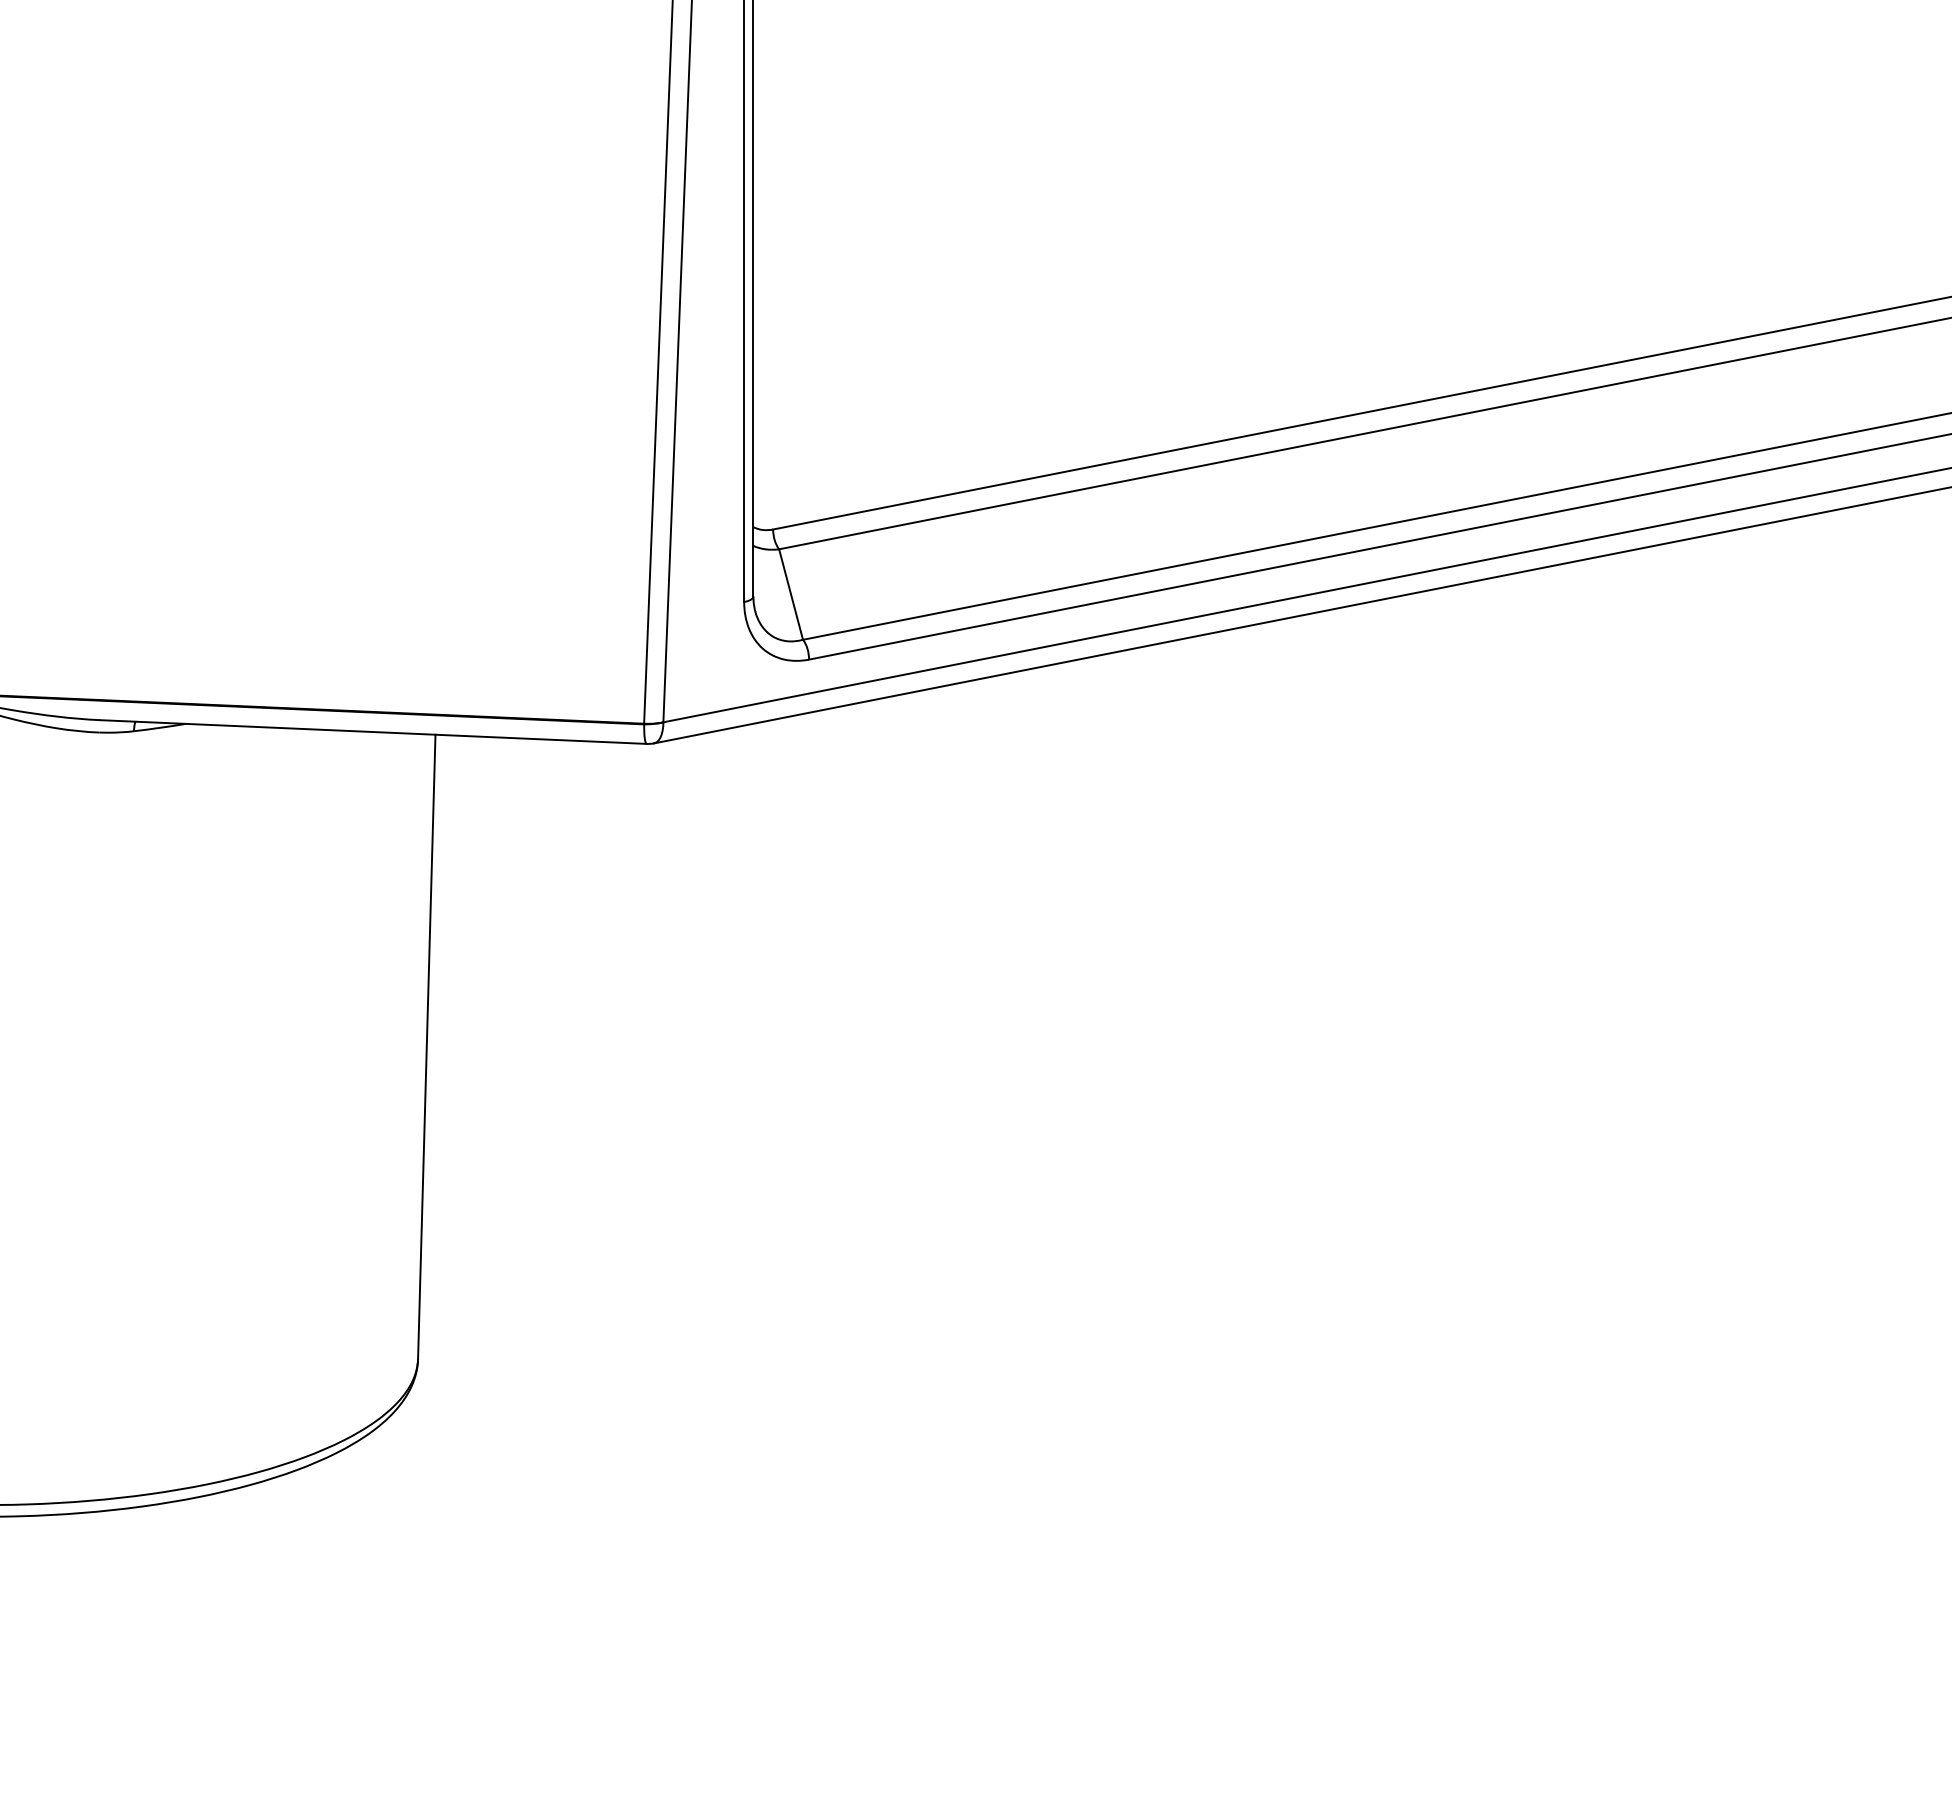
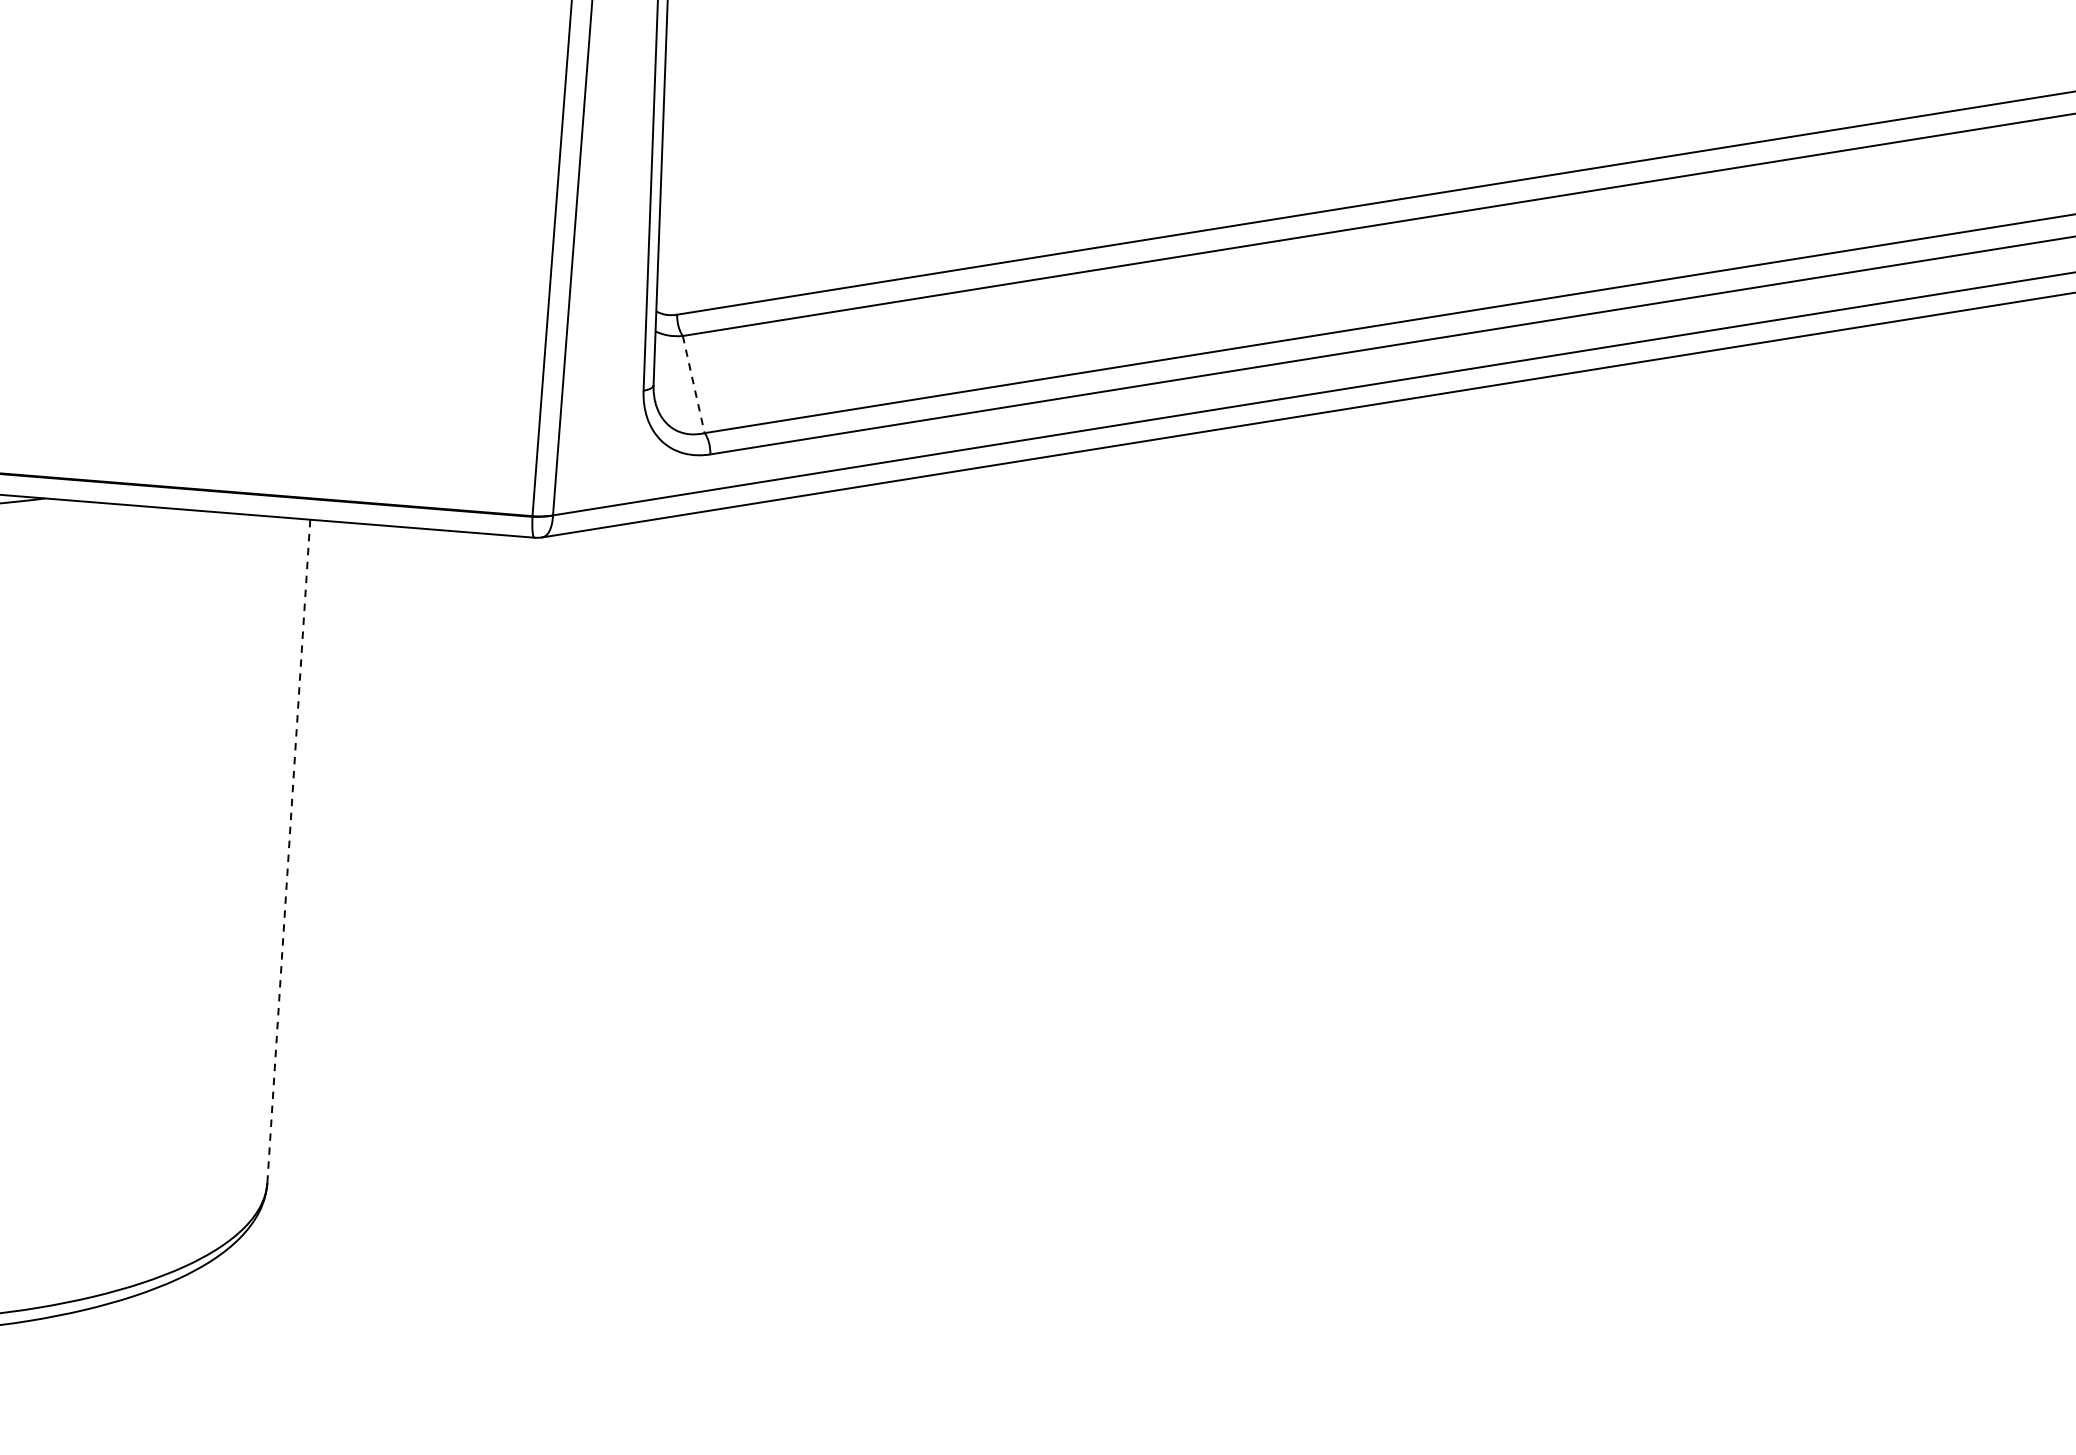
line: (791, 594) -> (694, 384), solid -> dashed
line: (426, 1046) -> (288, 850), solid -> dashed

